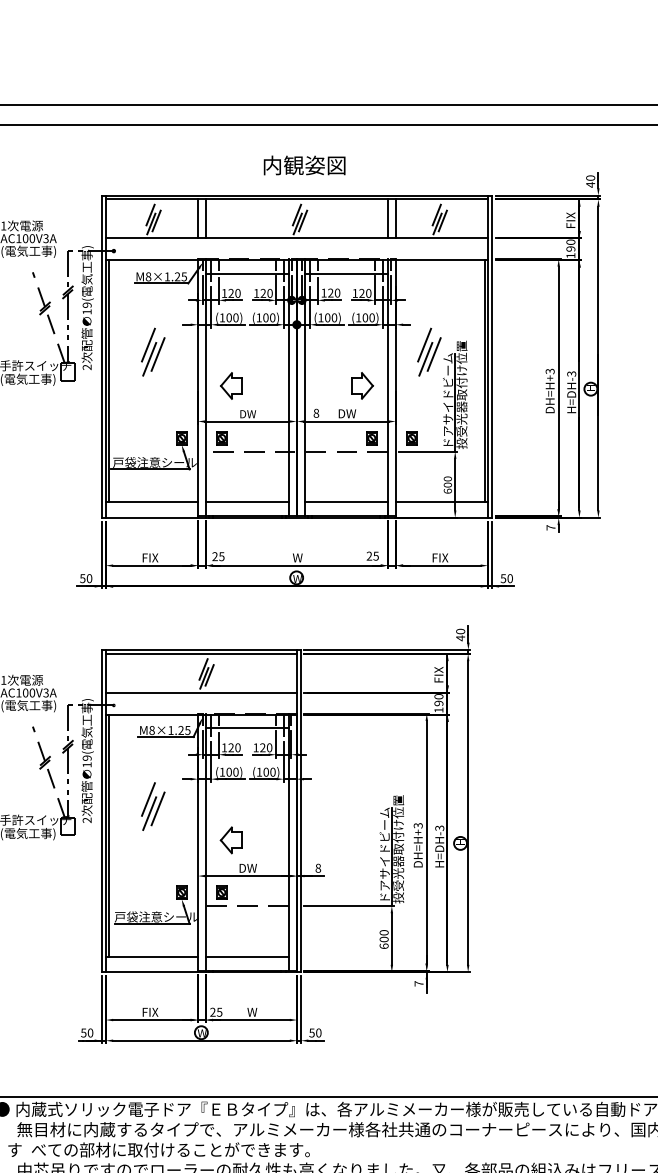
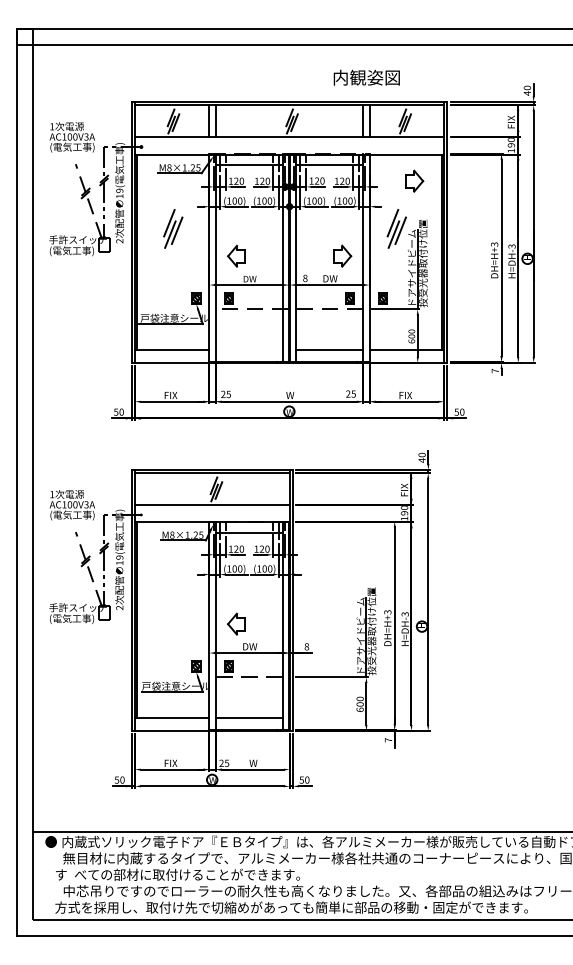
text: (304, 165) -> (366, 77), moved
part: (451, 292) -> (414, 180), added
line: (247, 502) -> (249, 350), removed
part: (153, 806) -> (173, 596), removed

